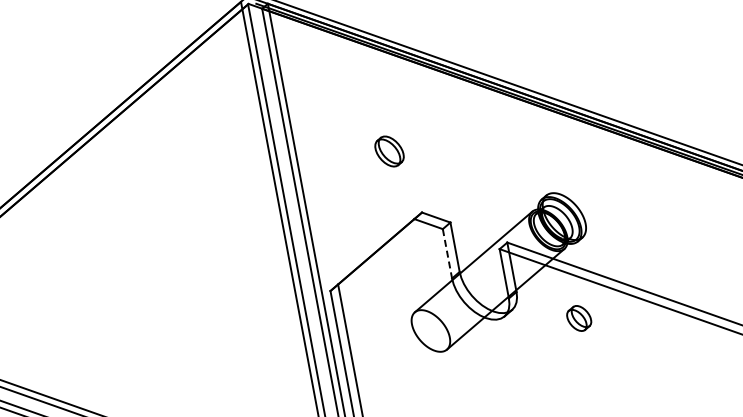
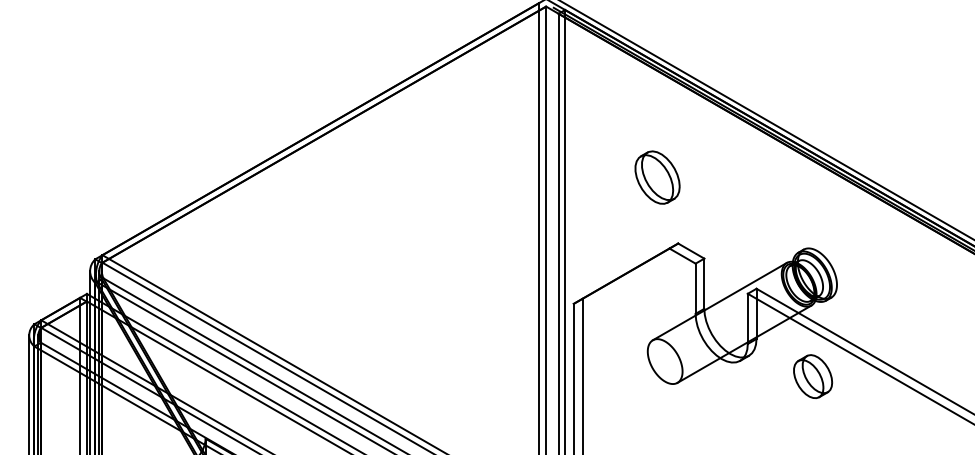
part: (389, 151) -> (657, 177), size x1.67
line: (447, 254) -> (695, 289), dashed -> solid
part: (579, 318) -> (813, 376), size x1.67

